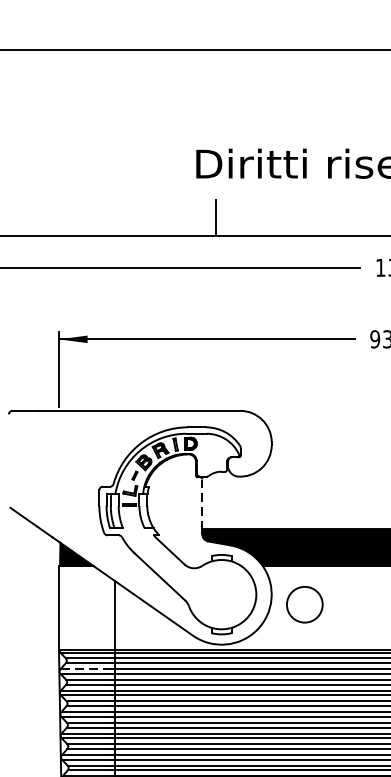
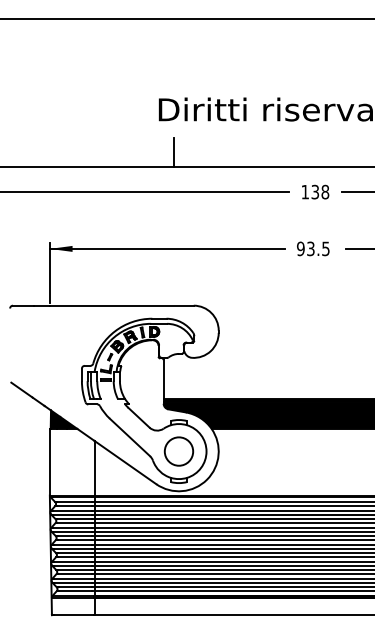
line: (202, 503) -> (163, 379), dashed -> solid
circle: (304, 604) -> (178, 451), moved
line: (86, 668) -> (71, 510), dashed -> solid

